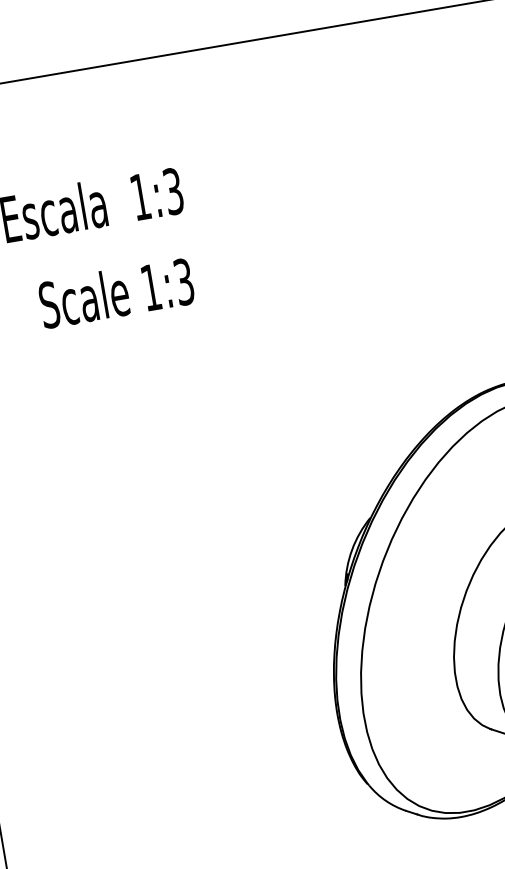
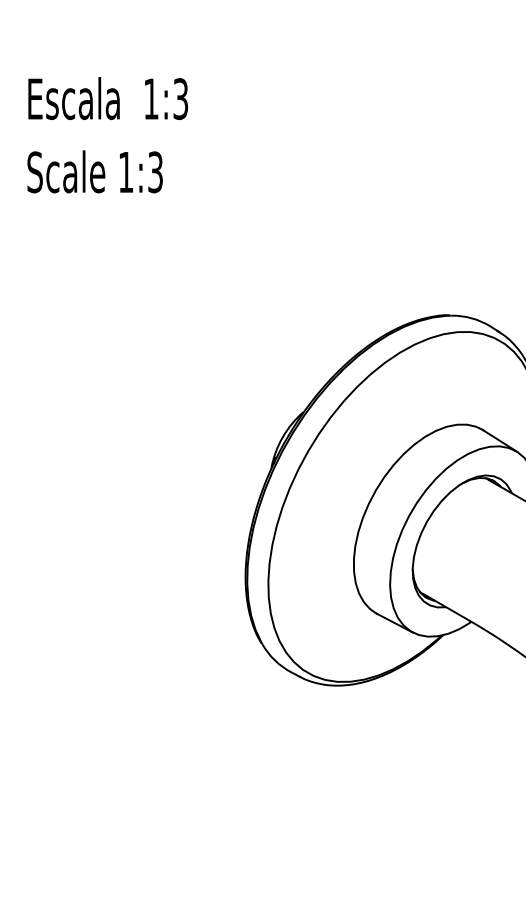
text: (115, 292) -> (94, 171), moved

